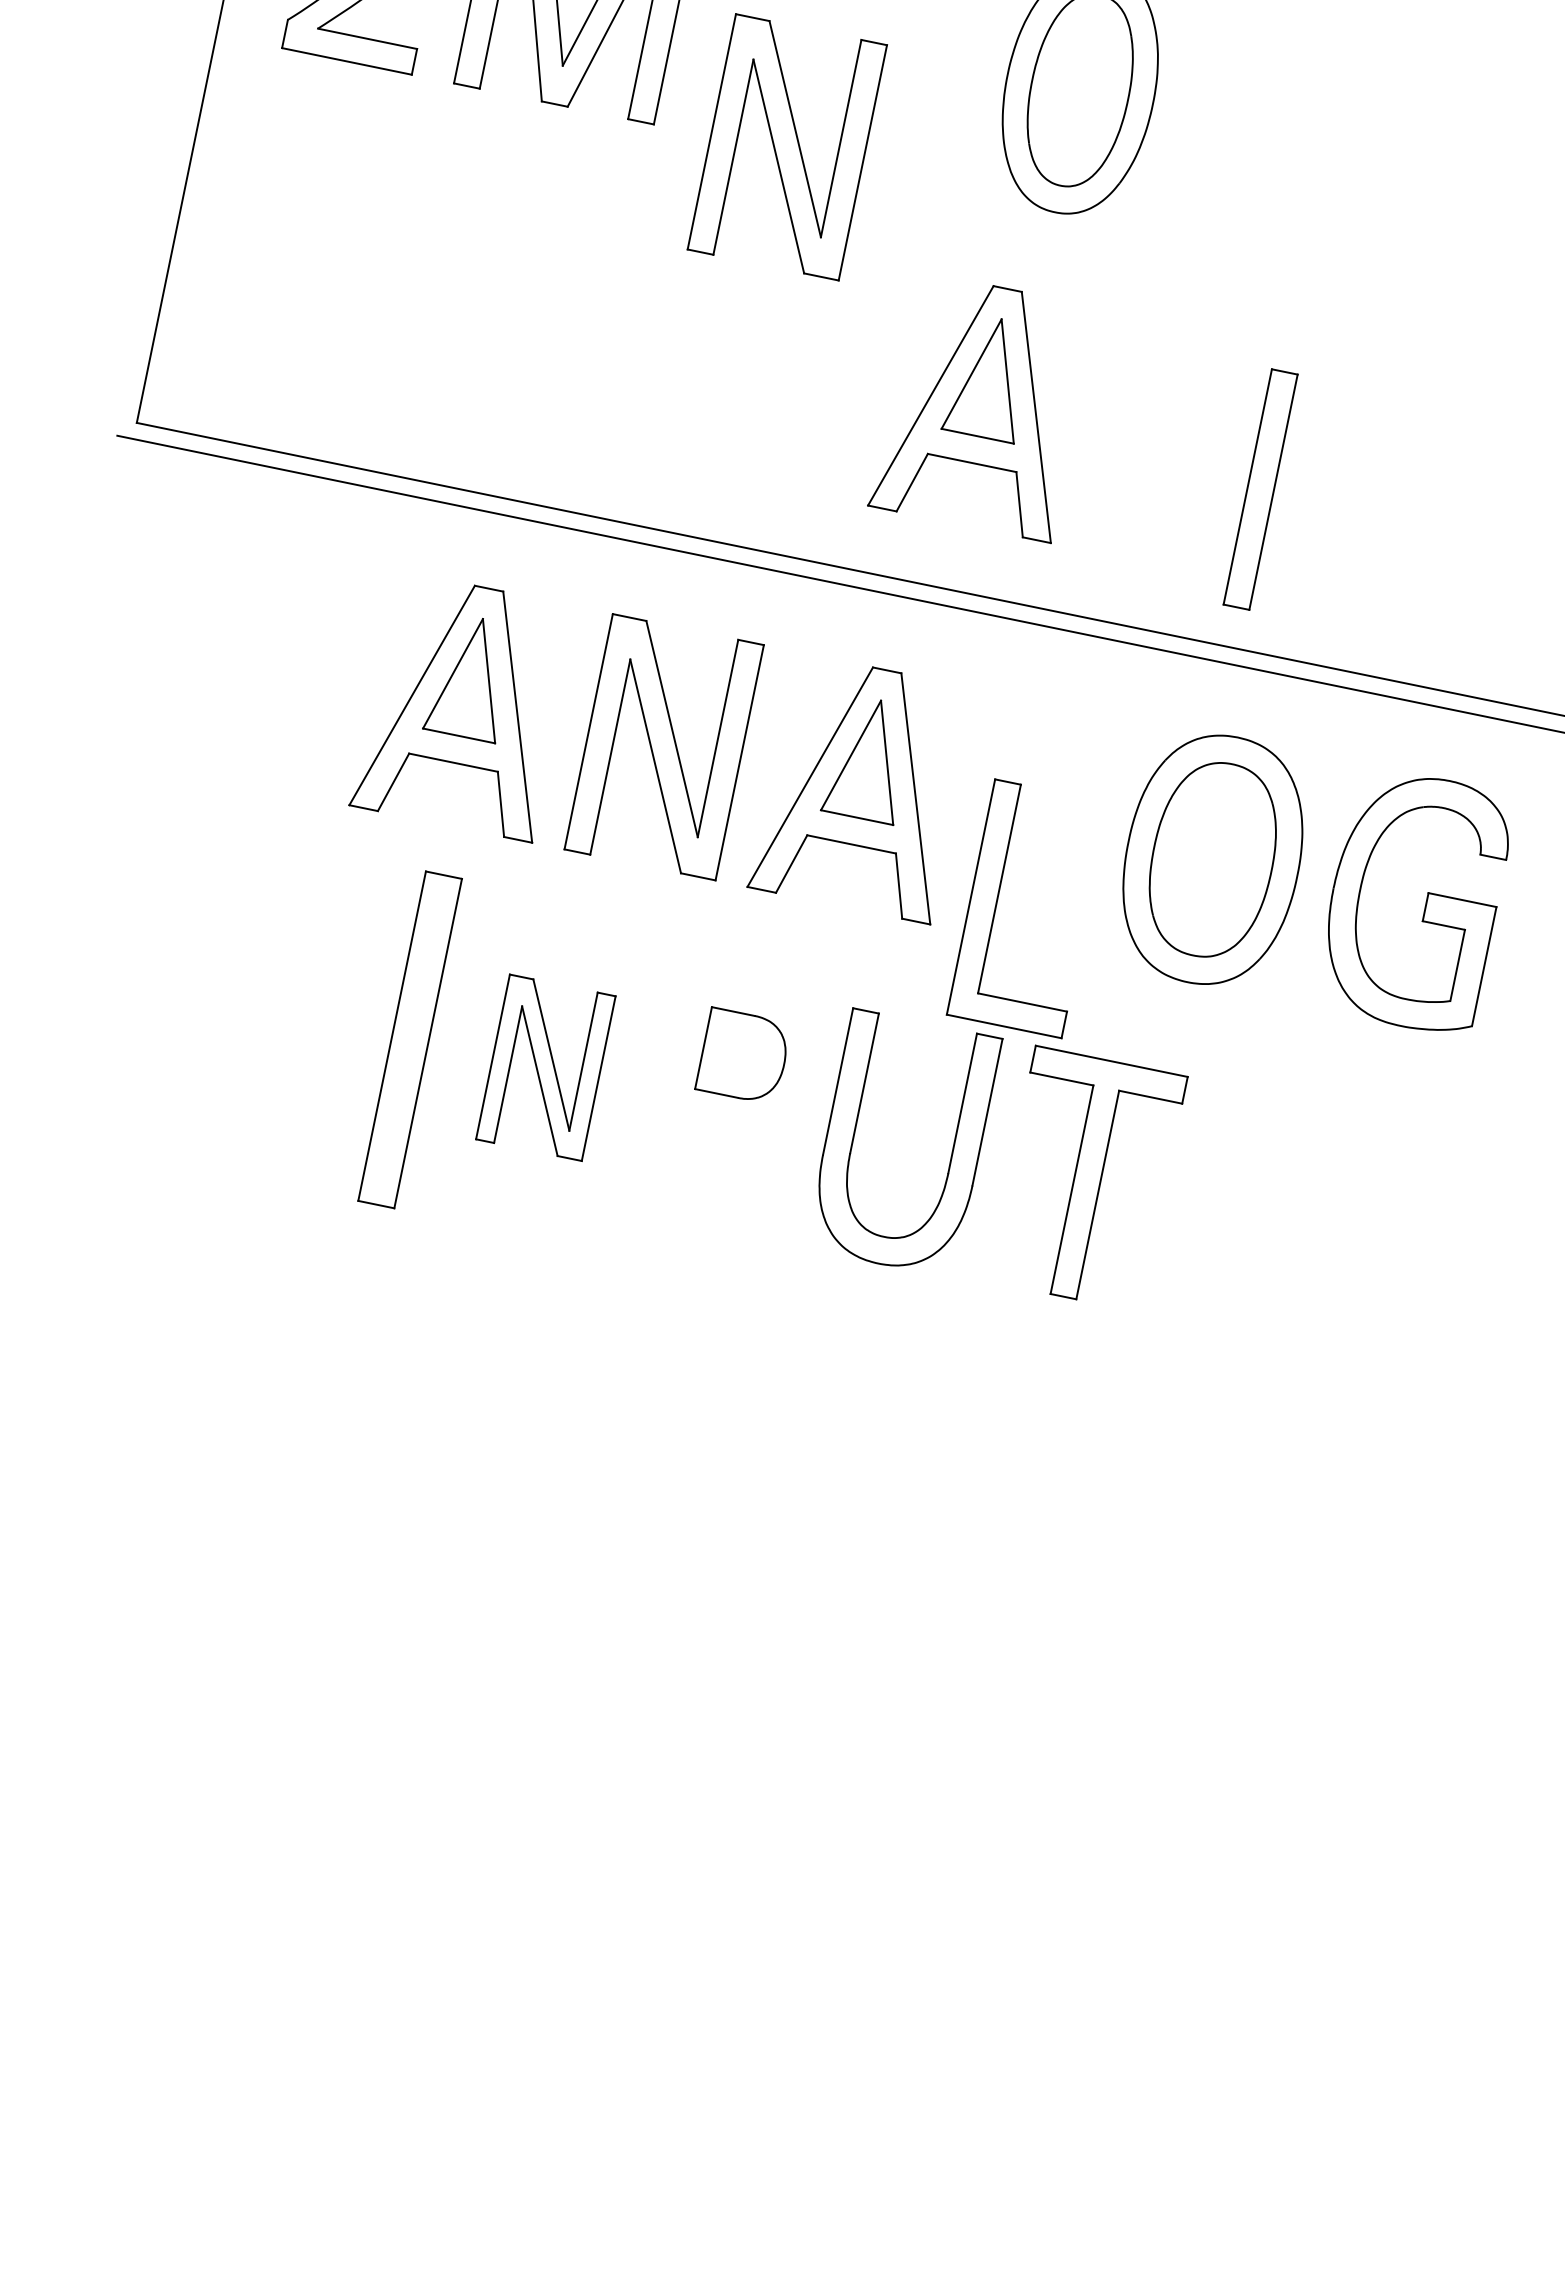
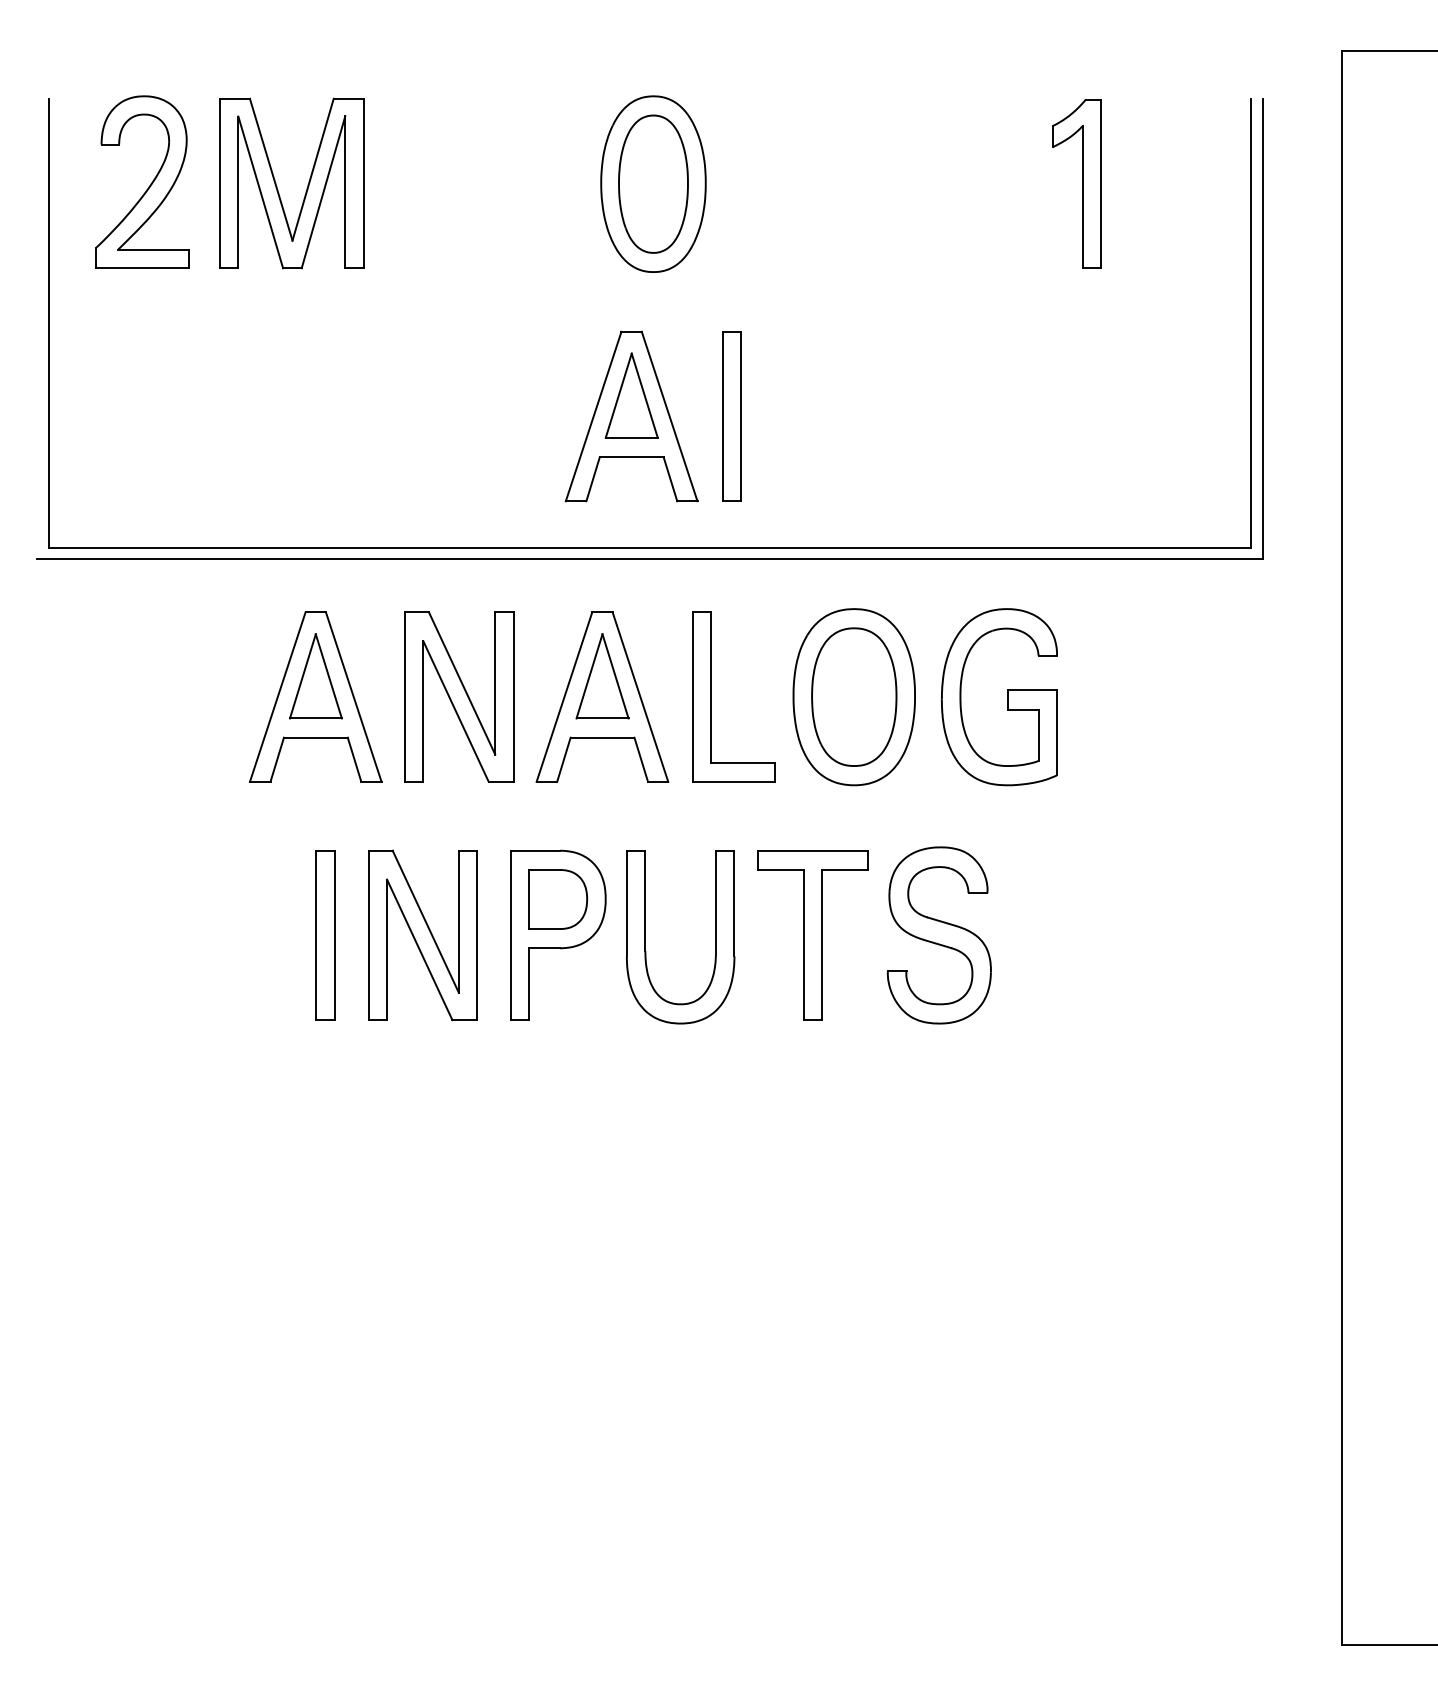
part: (787, 146) -> (459, 264), removed
part: (1260, 489) -> (731, 416), moved
part: (997, 901) -> (711, 696), moved
part: (410, 1040) -> (325, 935), size x0.71
part: (545, 1067) -> (422, 935), size x1.43
part: (734, 1105) -> (558, 934), added
part: (1261, 1214) -> (938, 935), added

